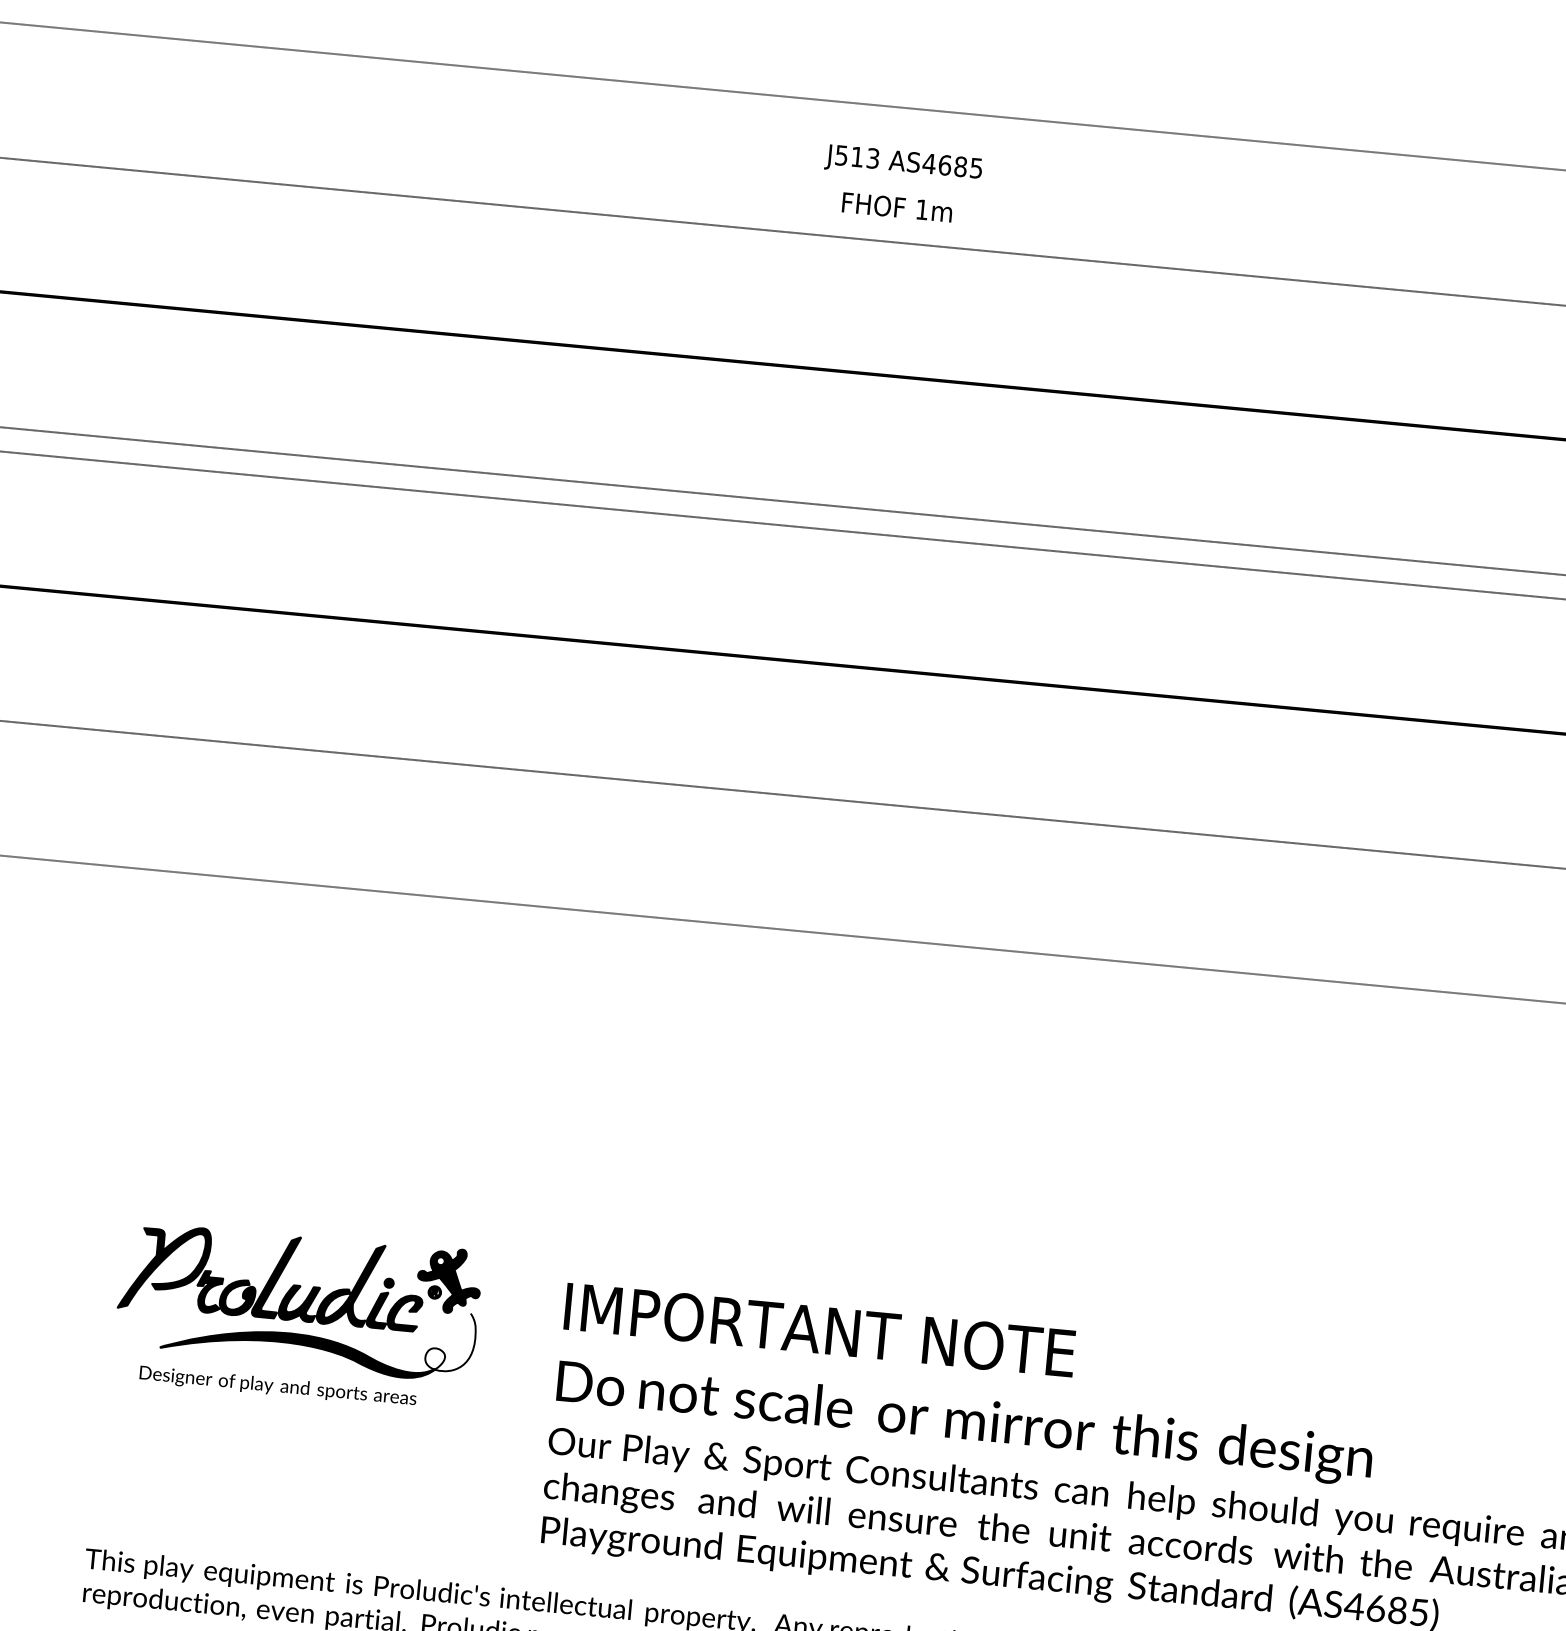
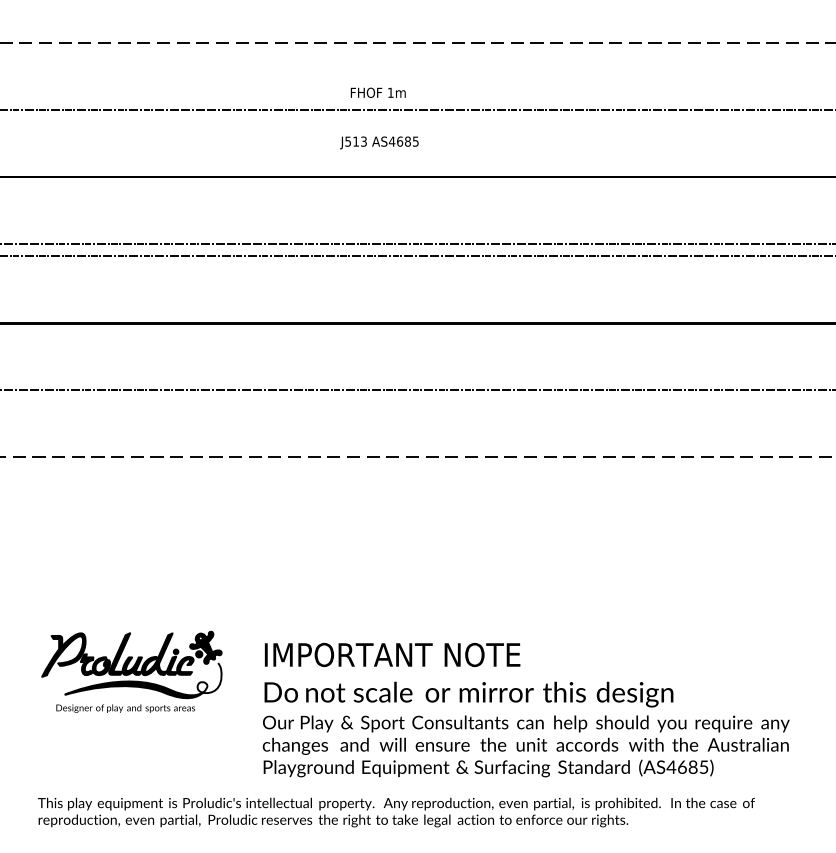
text: (903, 163) -> (379, 142), moved

